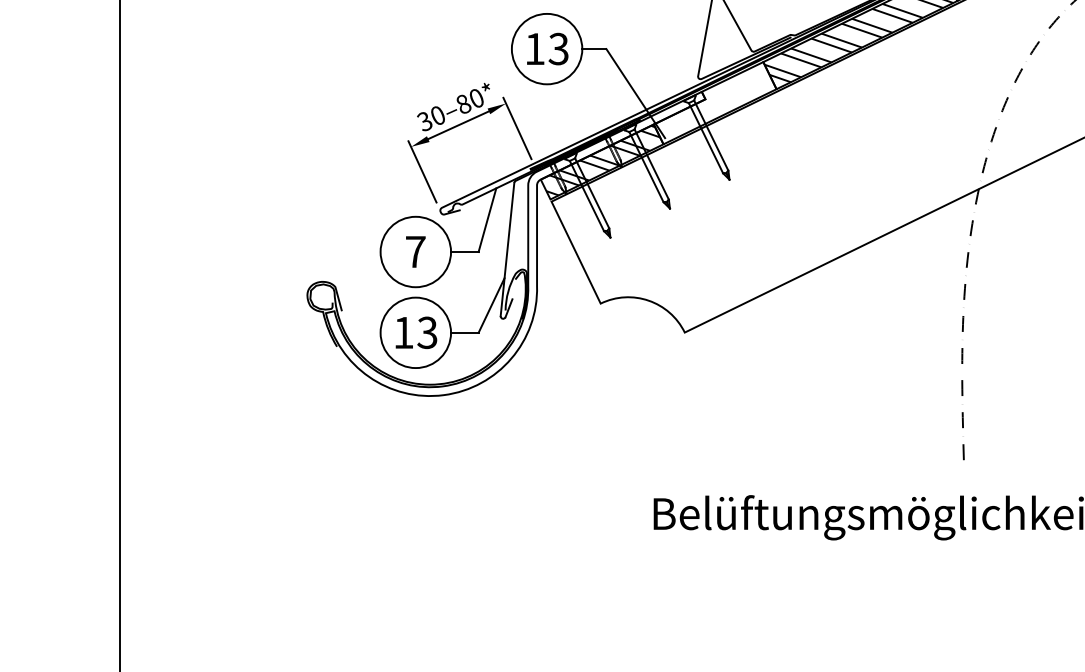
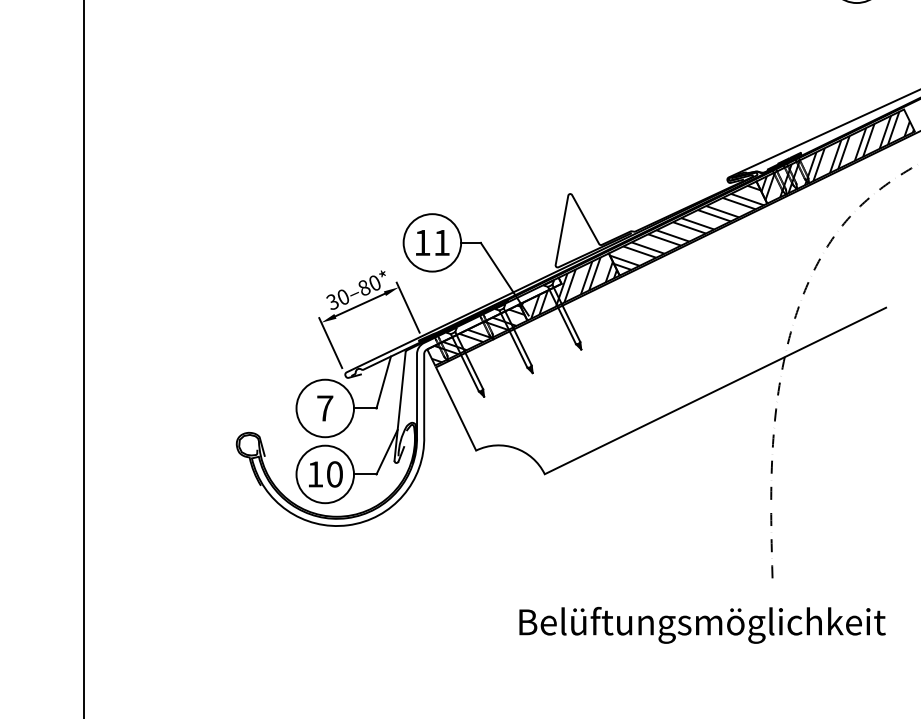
text: (558, 48) -> (441, 242), 13 -> 11
hatch: (713, 103) -> (568, 287), added
text: (427, 332) -> (334, 474), 13 -> 10

